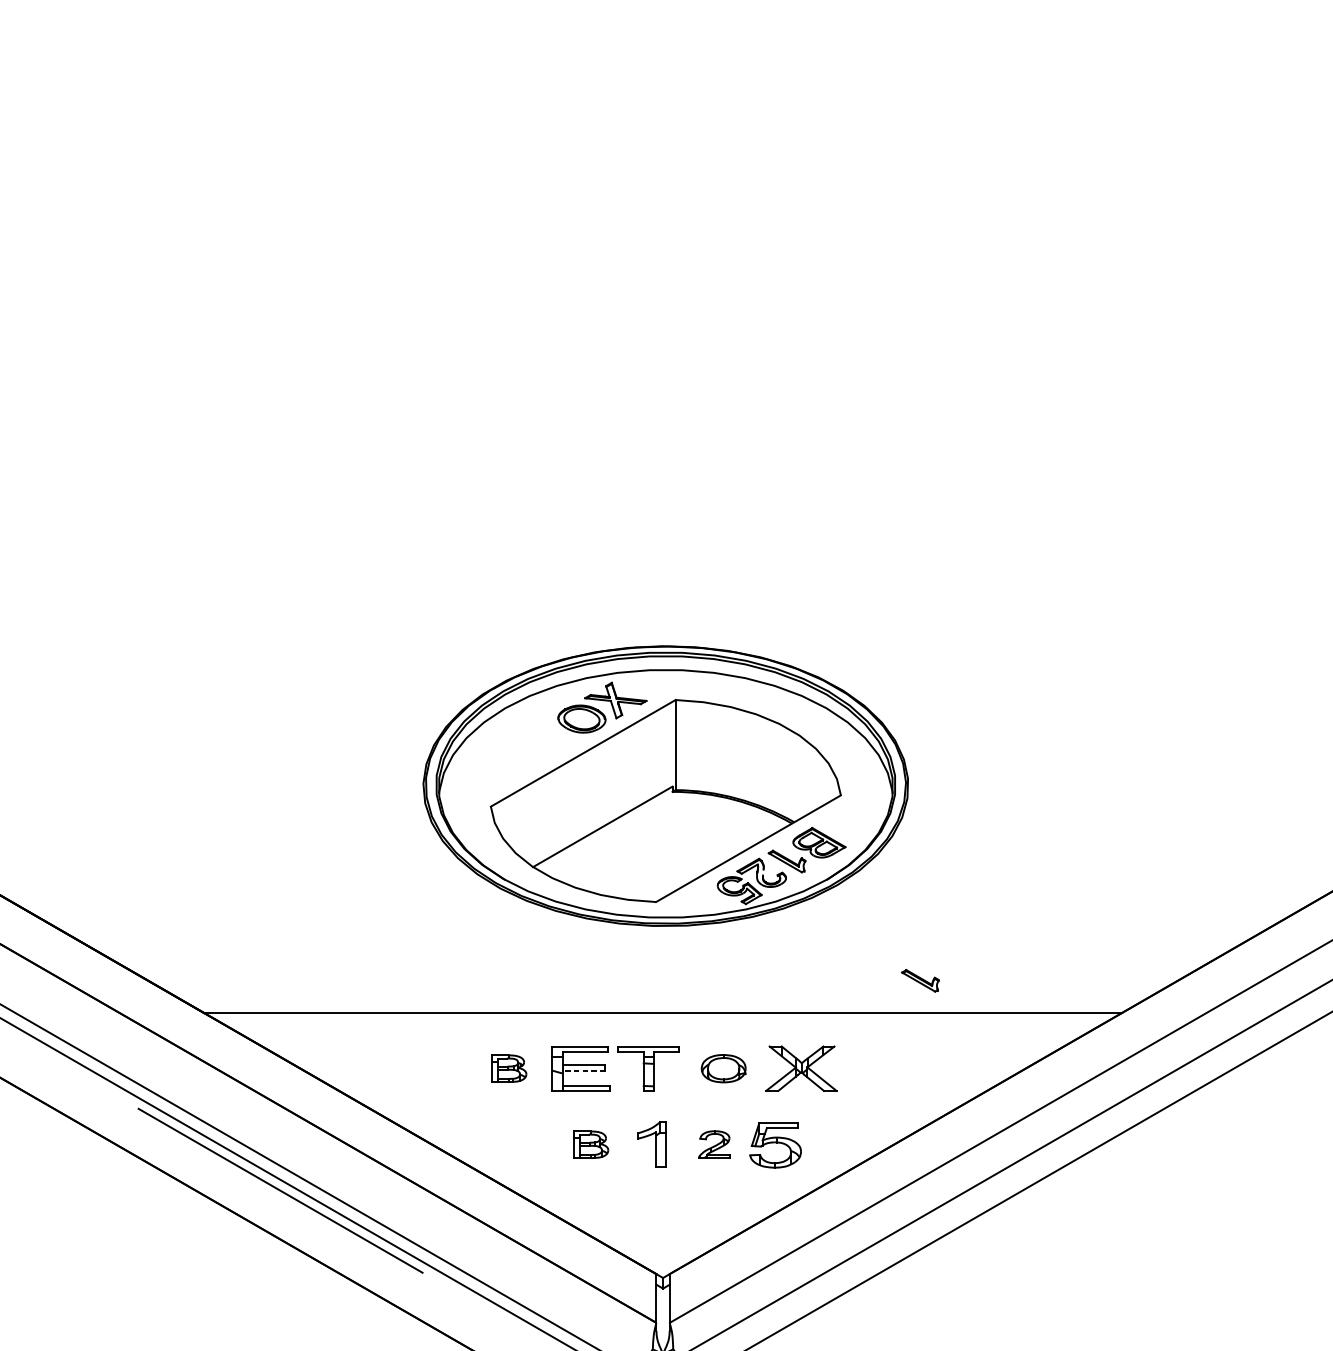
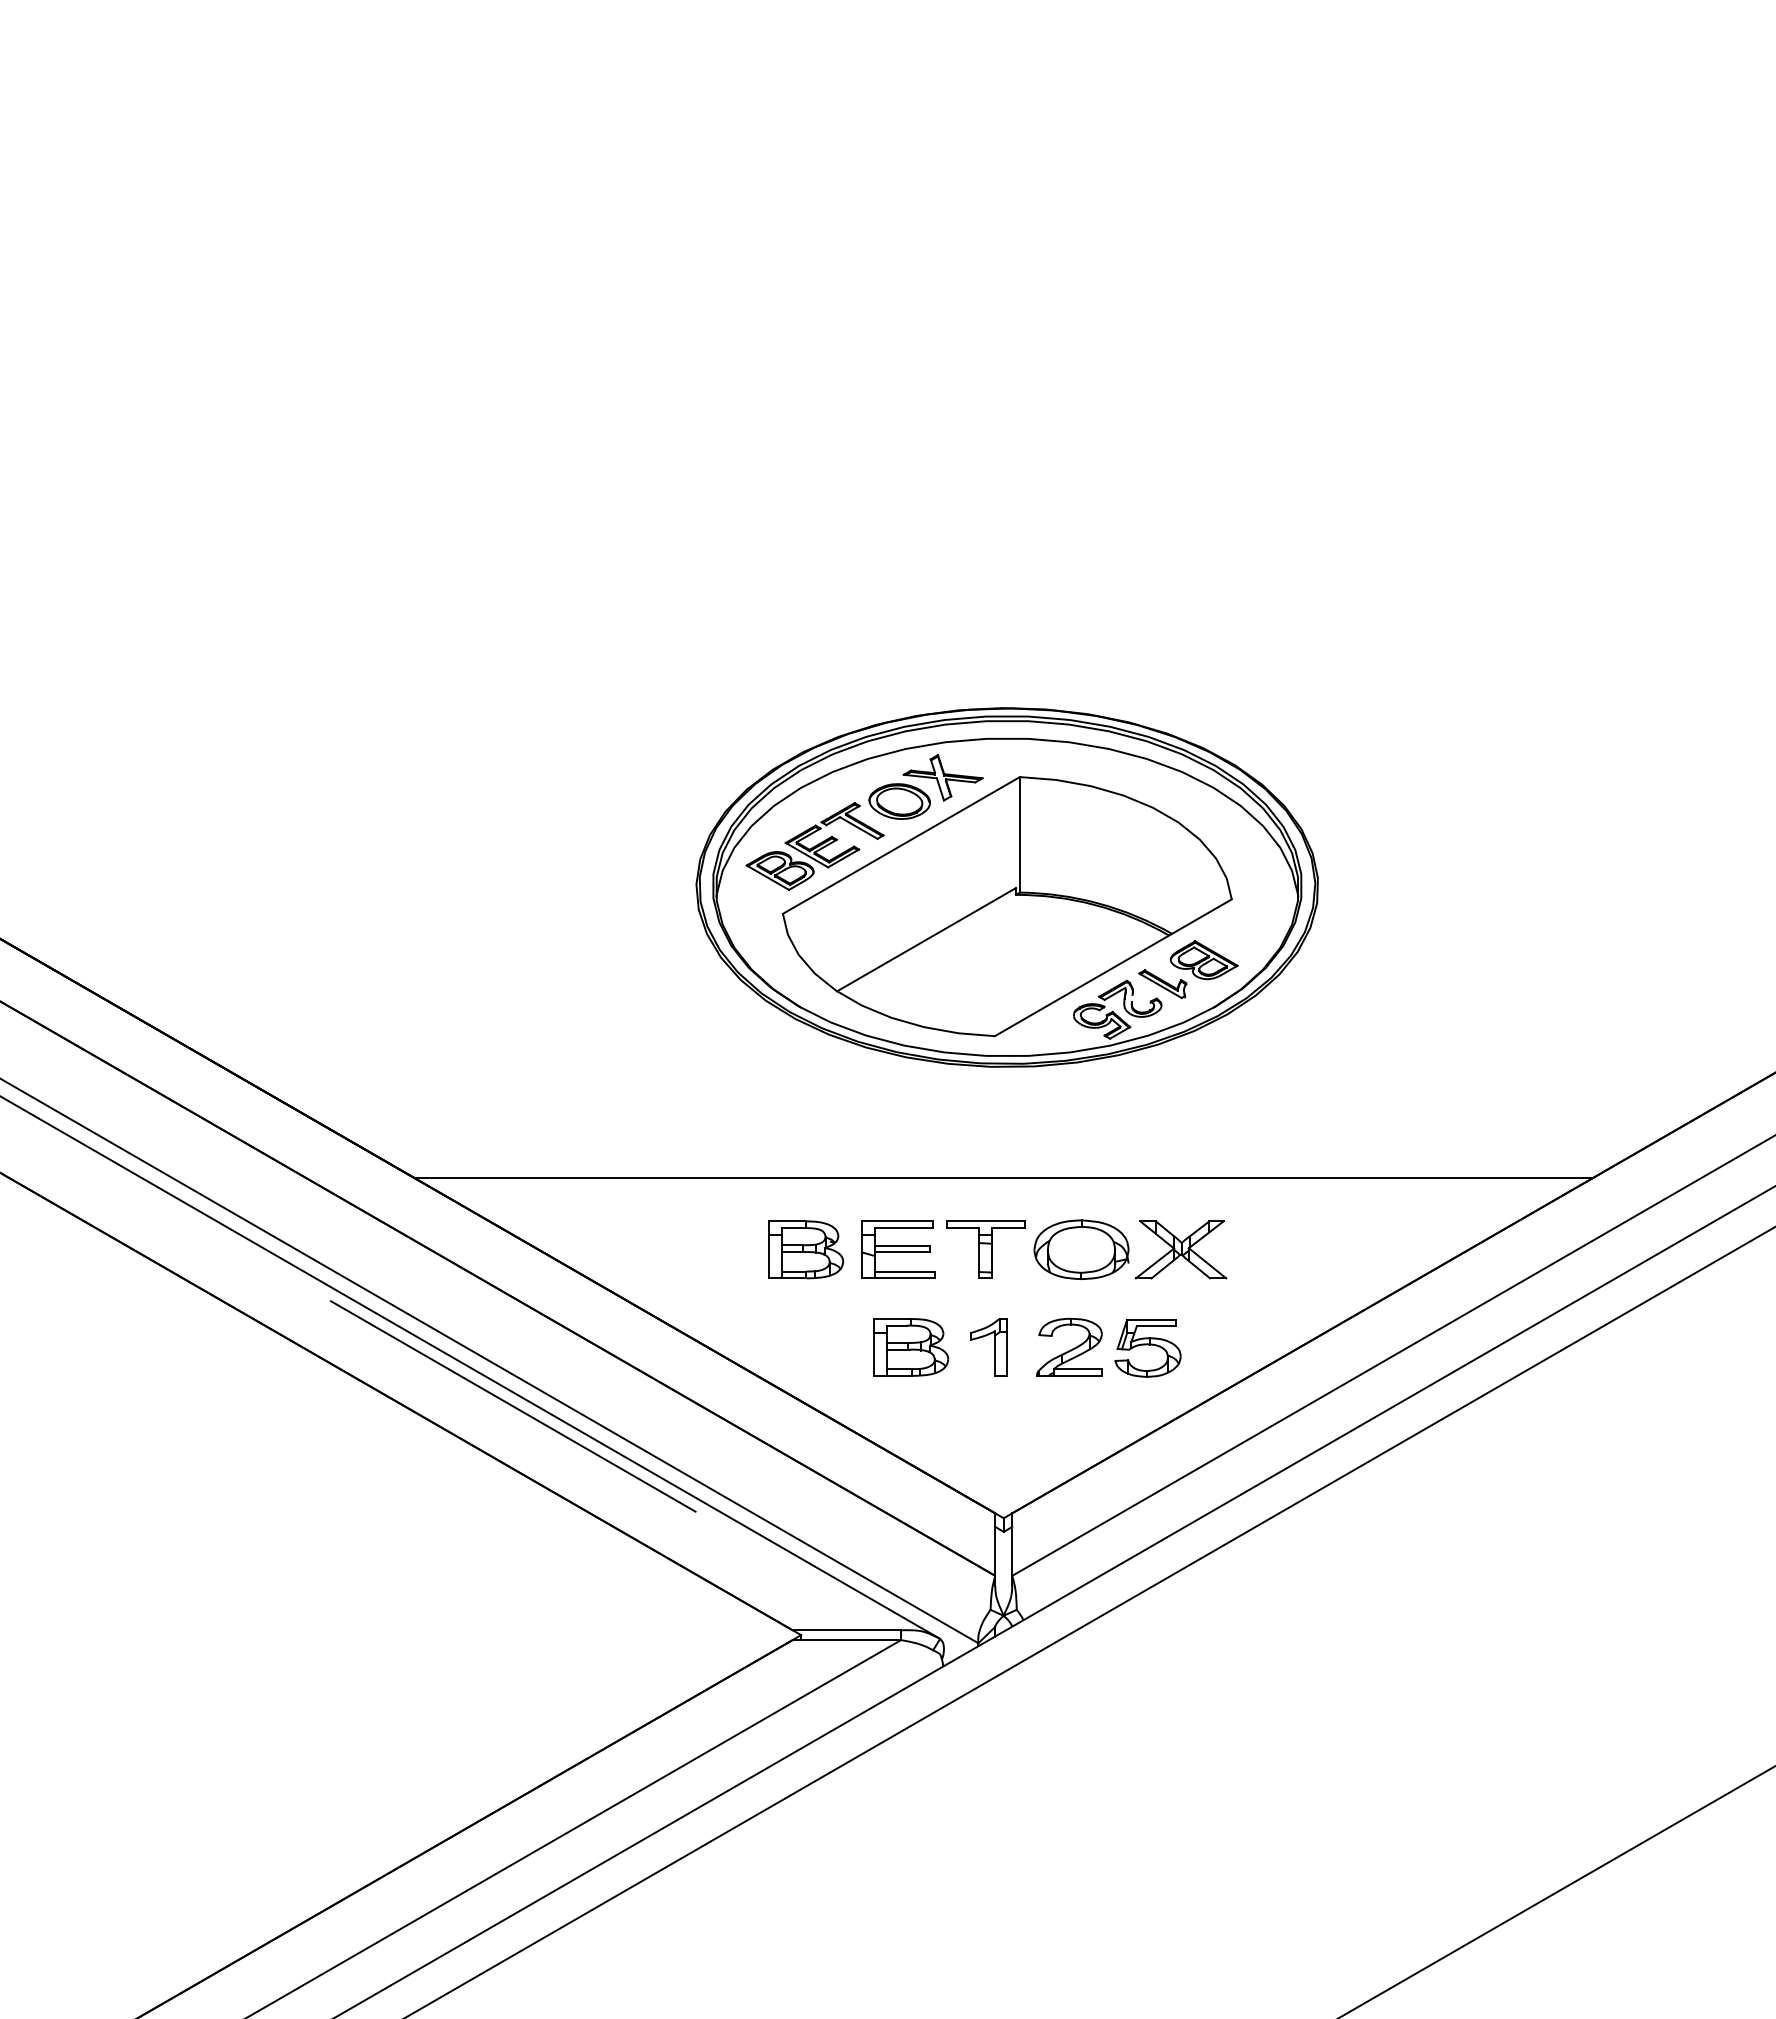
part: (515, 754) -> (814, 846), added
part: (920, 981) -> (1333, 1137), removed
part: (509, 1068) -> (806, 1249), size x1.67
part: (723, 1068) -> (1081, 1249), size x1.67
line: (583, 1070) -> (901, 1252), dashed -> solid
part: (591, 1144) -> (911, 1347), size x1.67
part: (714, 1144) -> (1069, 1346), size x1.67

